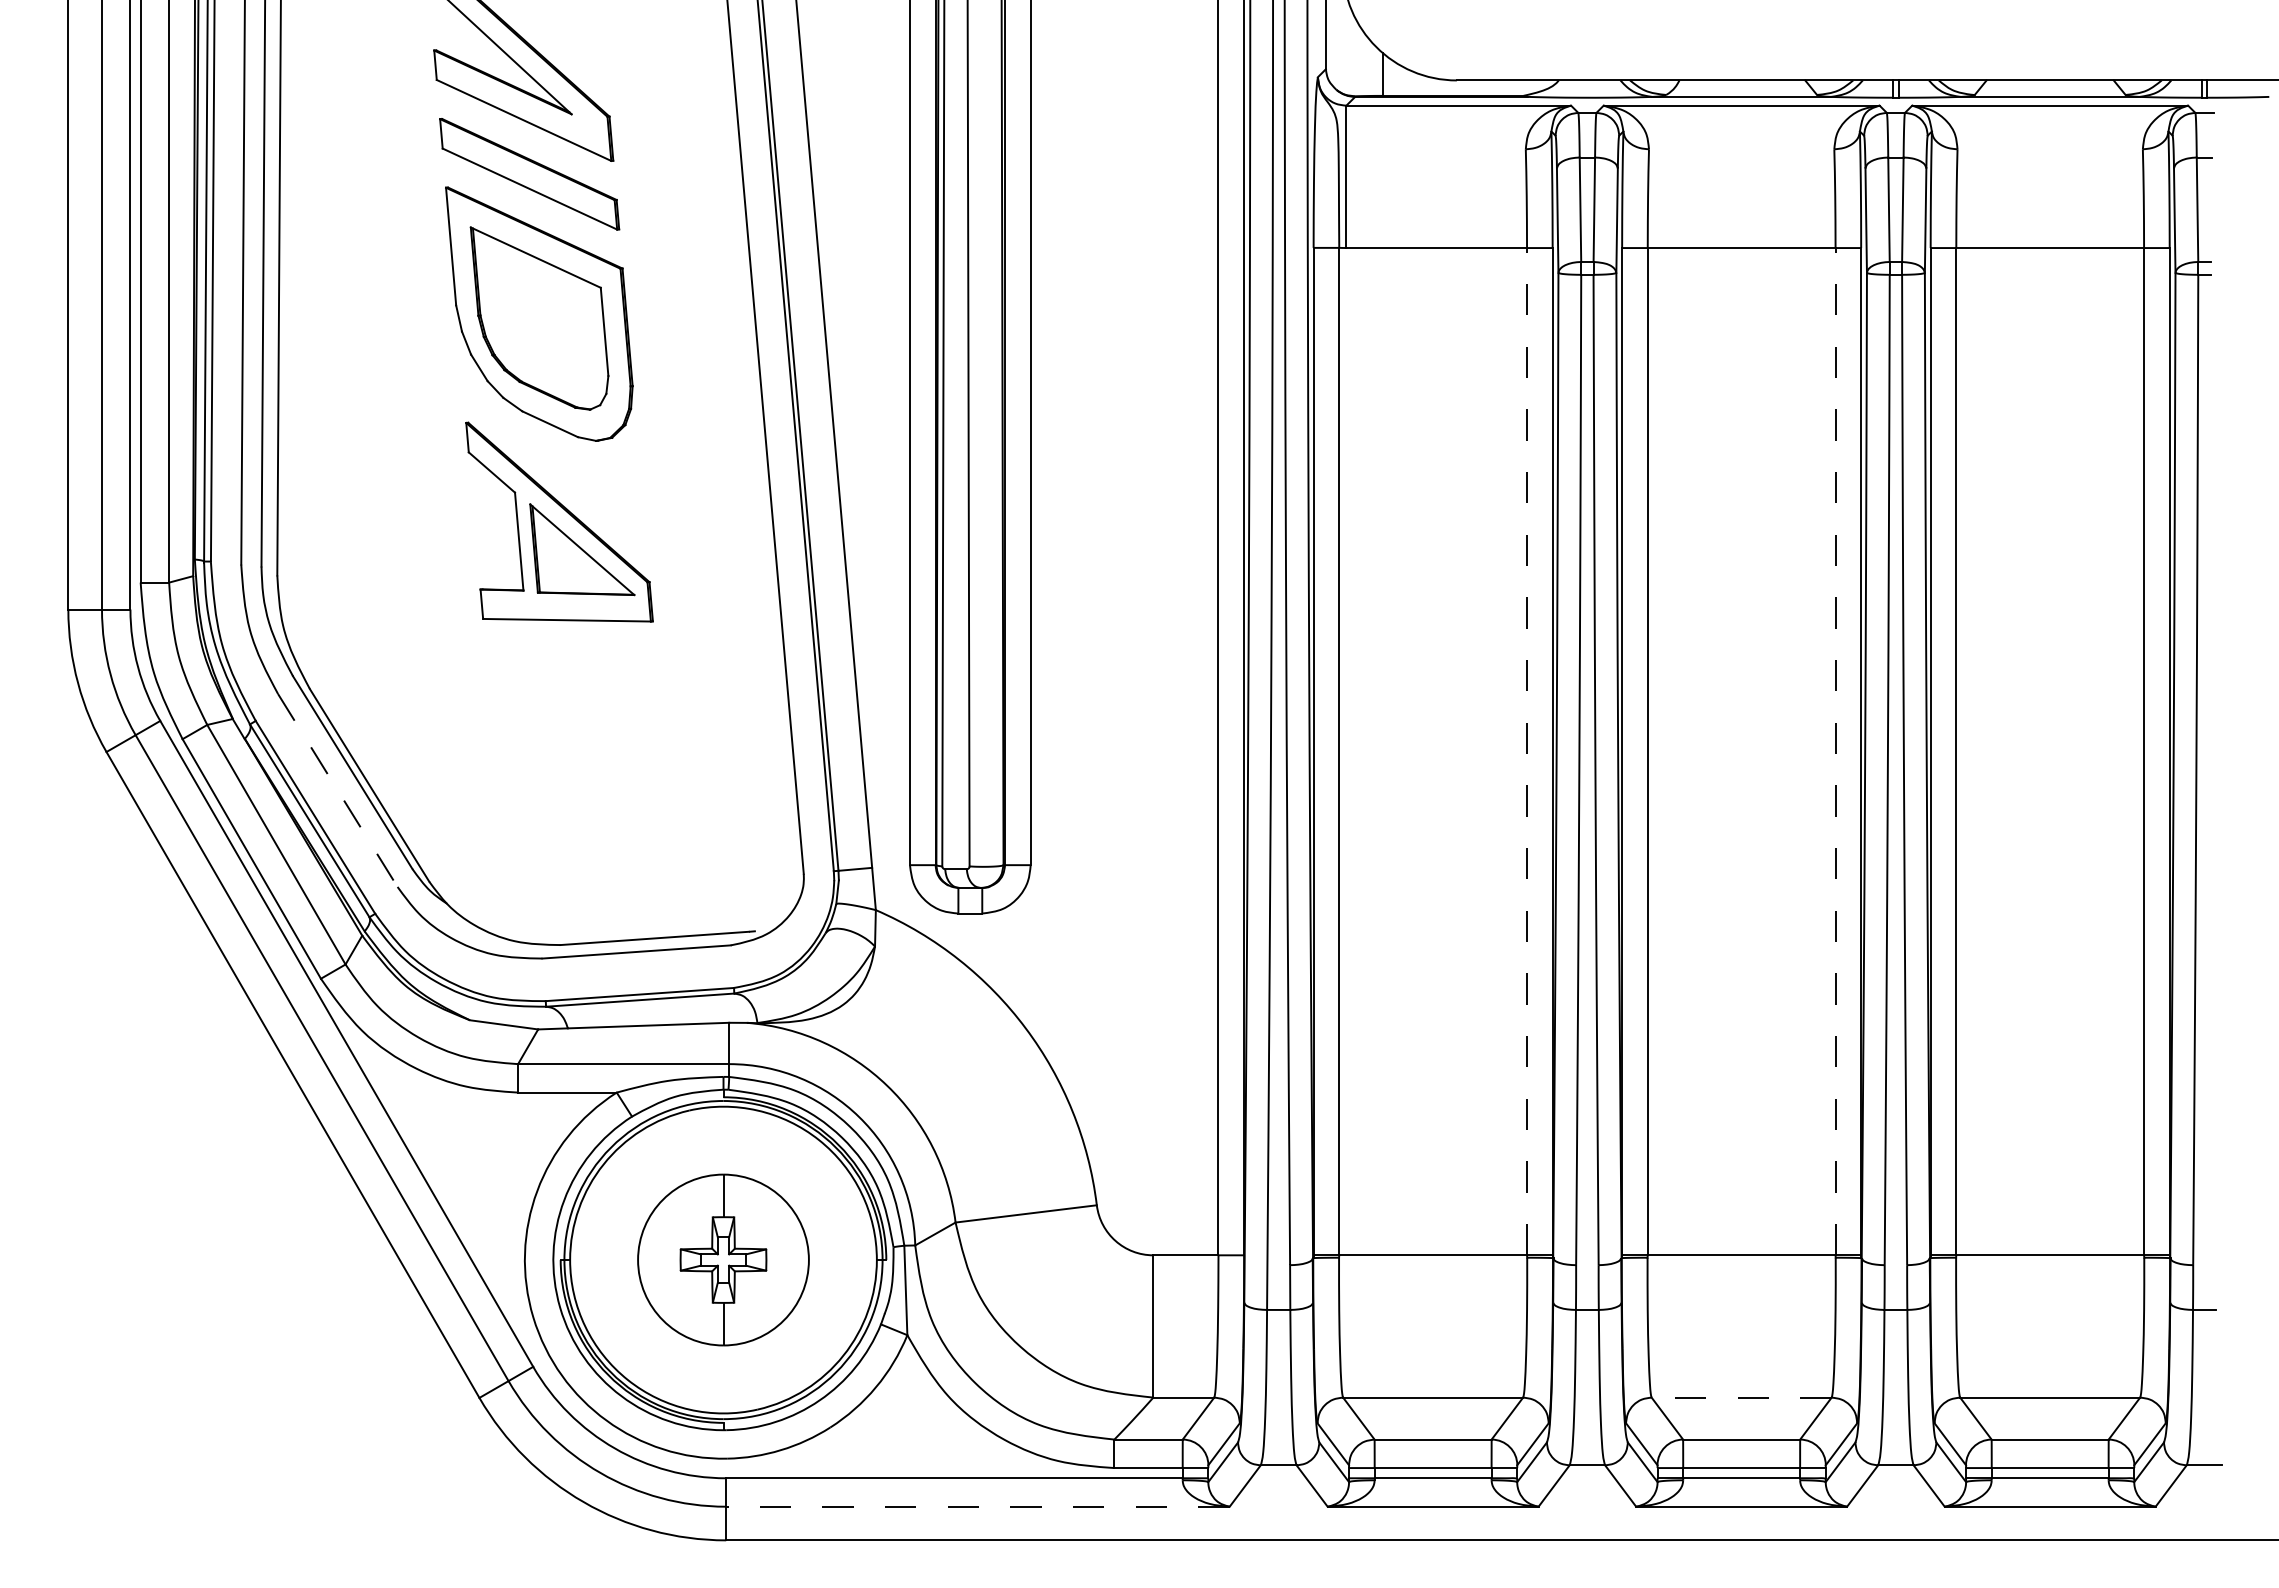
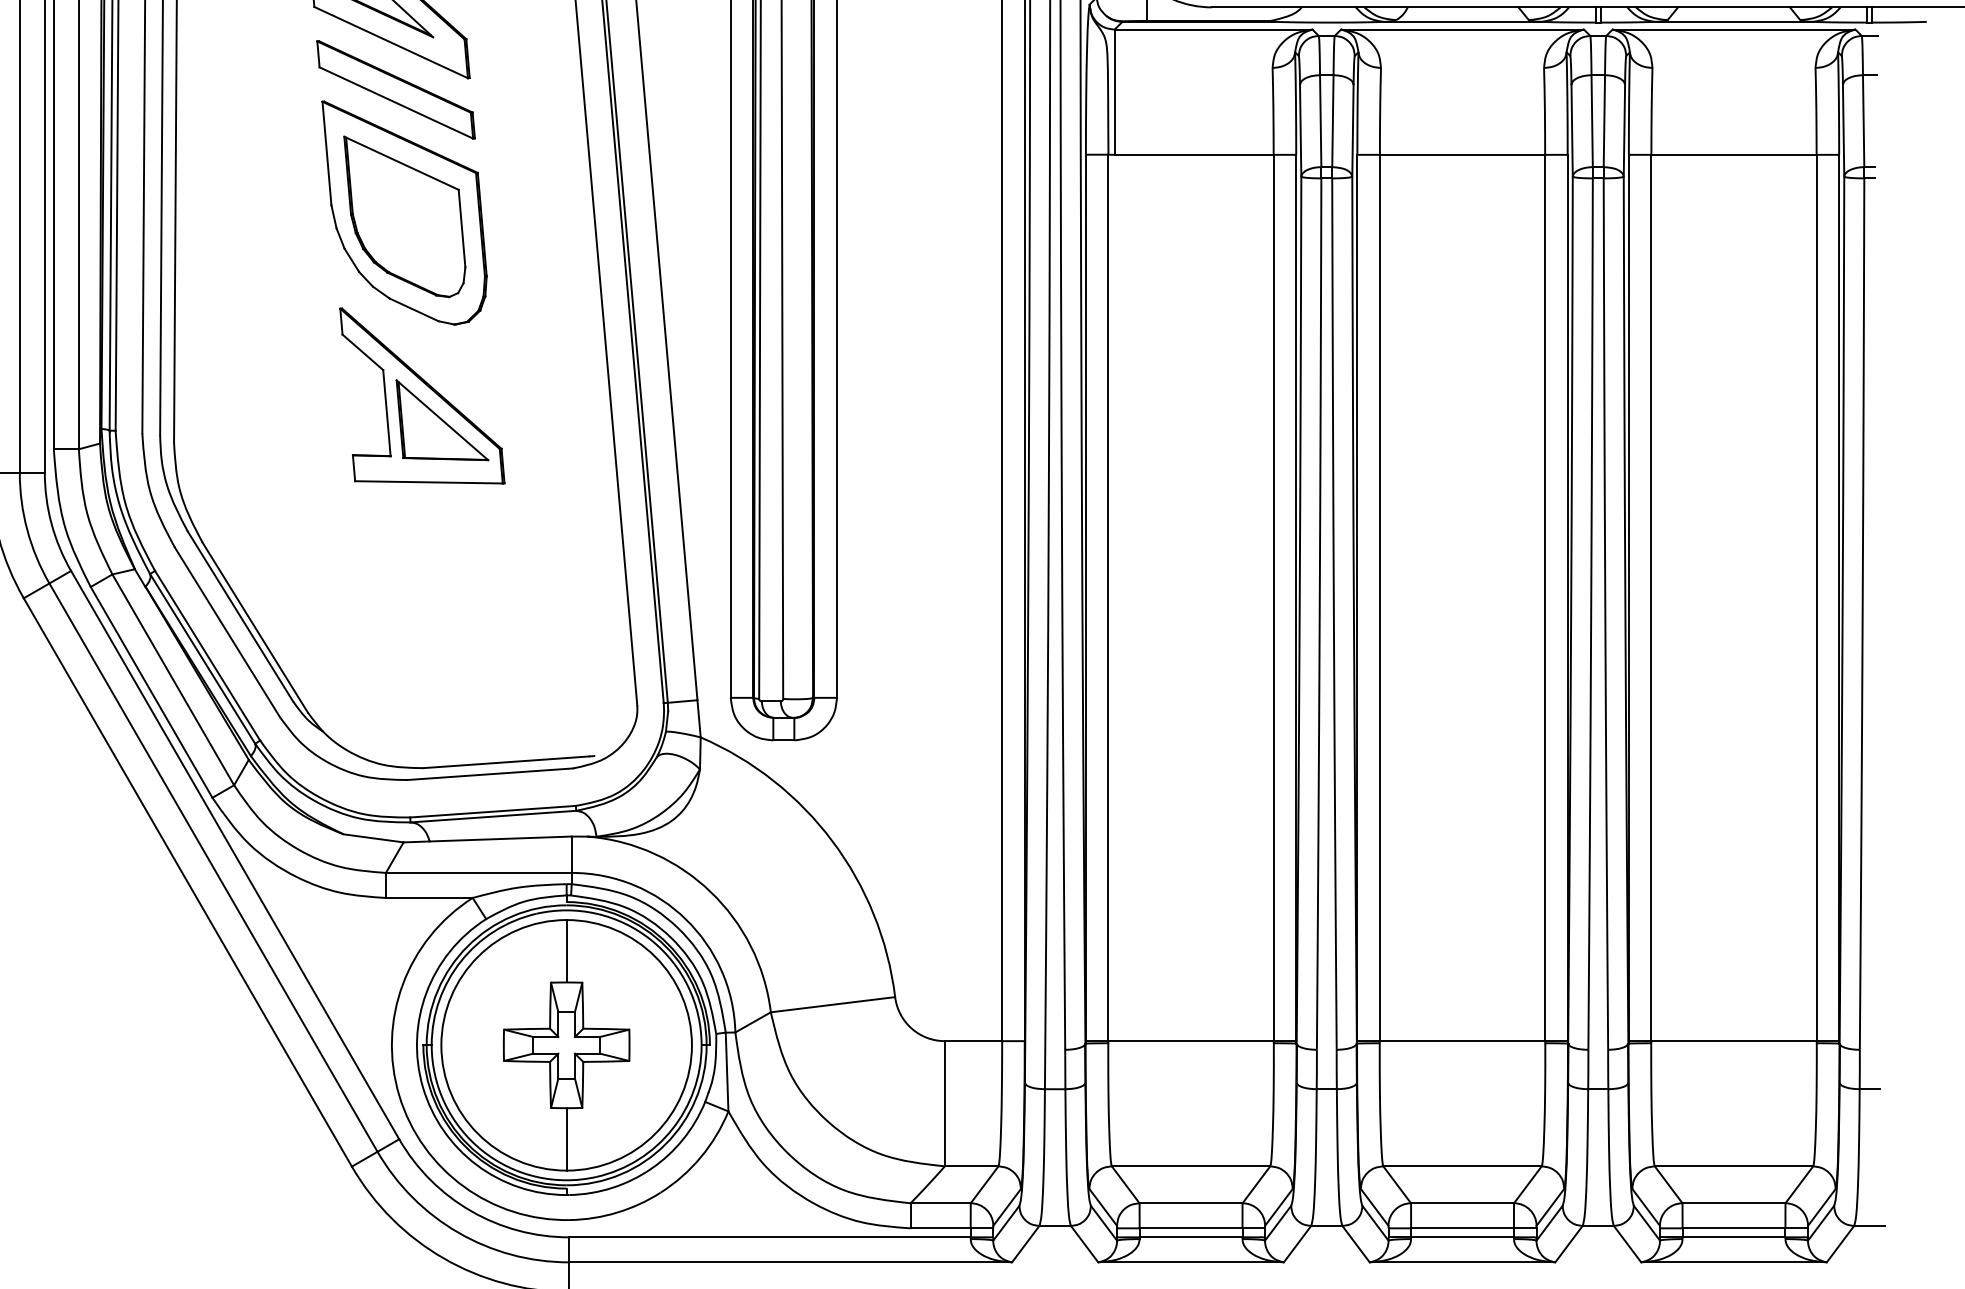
line: (1527, 751) -> (1274, 597), dashed -> solid
line: (1835, 751) -> (1545, 597), dashed -> solid
line: (338, 790) -> (227, 632), dashed -> solid
part: (723, 1259) -> (566, 1044), size x1.67
line: (1741, 1397) -> (1462, 1166), dashed -> solid
line: (977, 1506) -> (790, 1262), dashed -> solid

